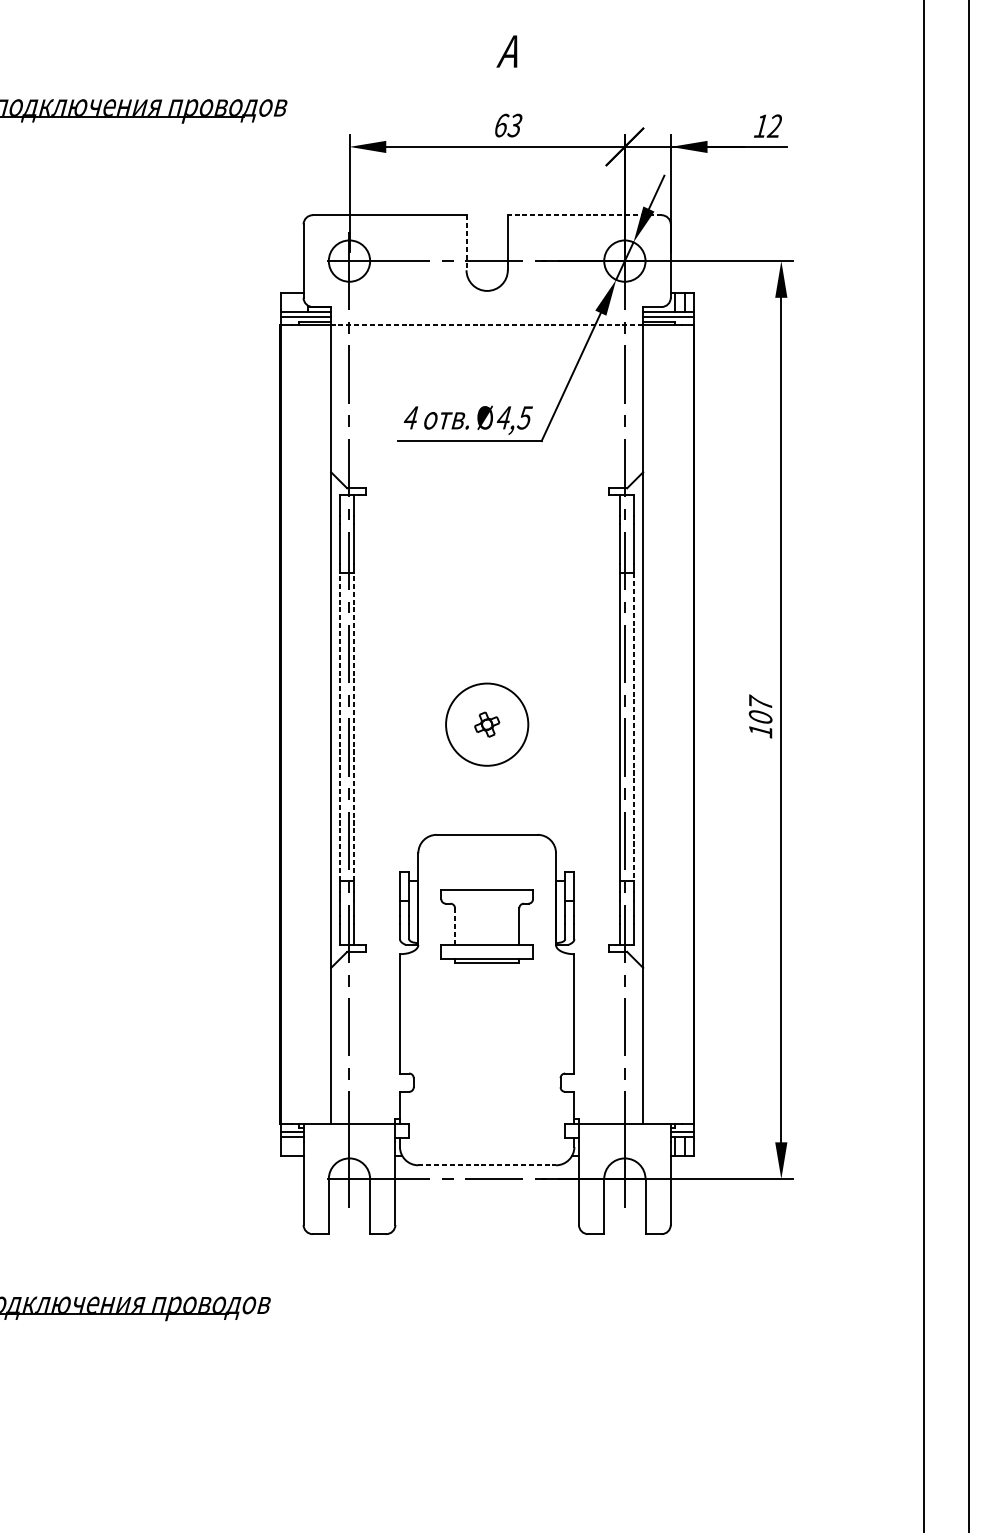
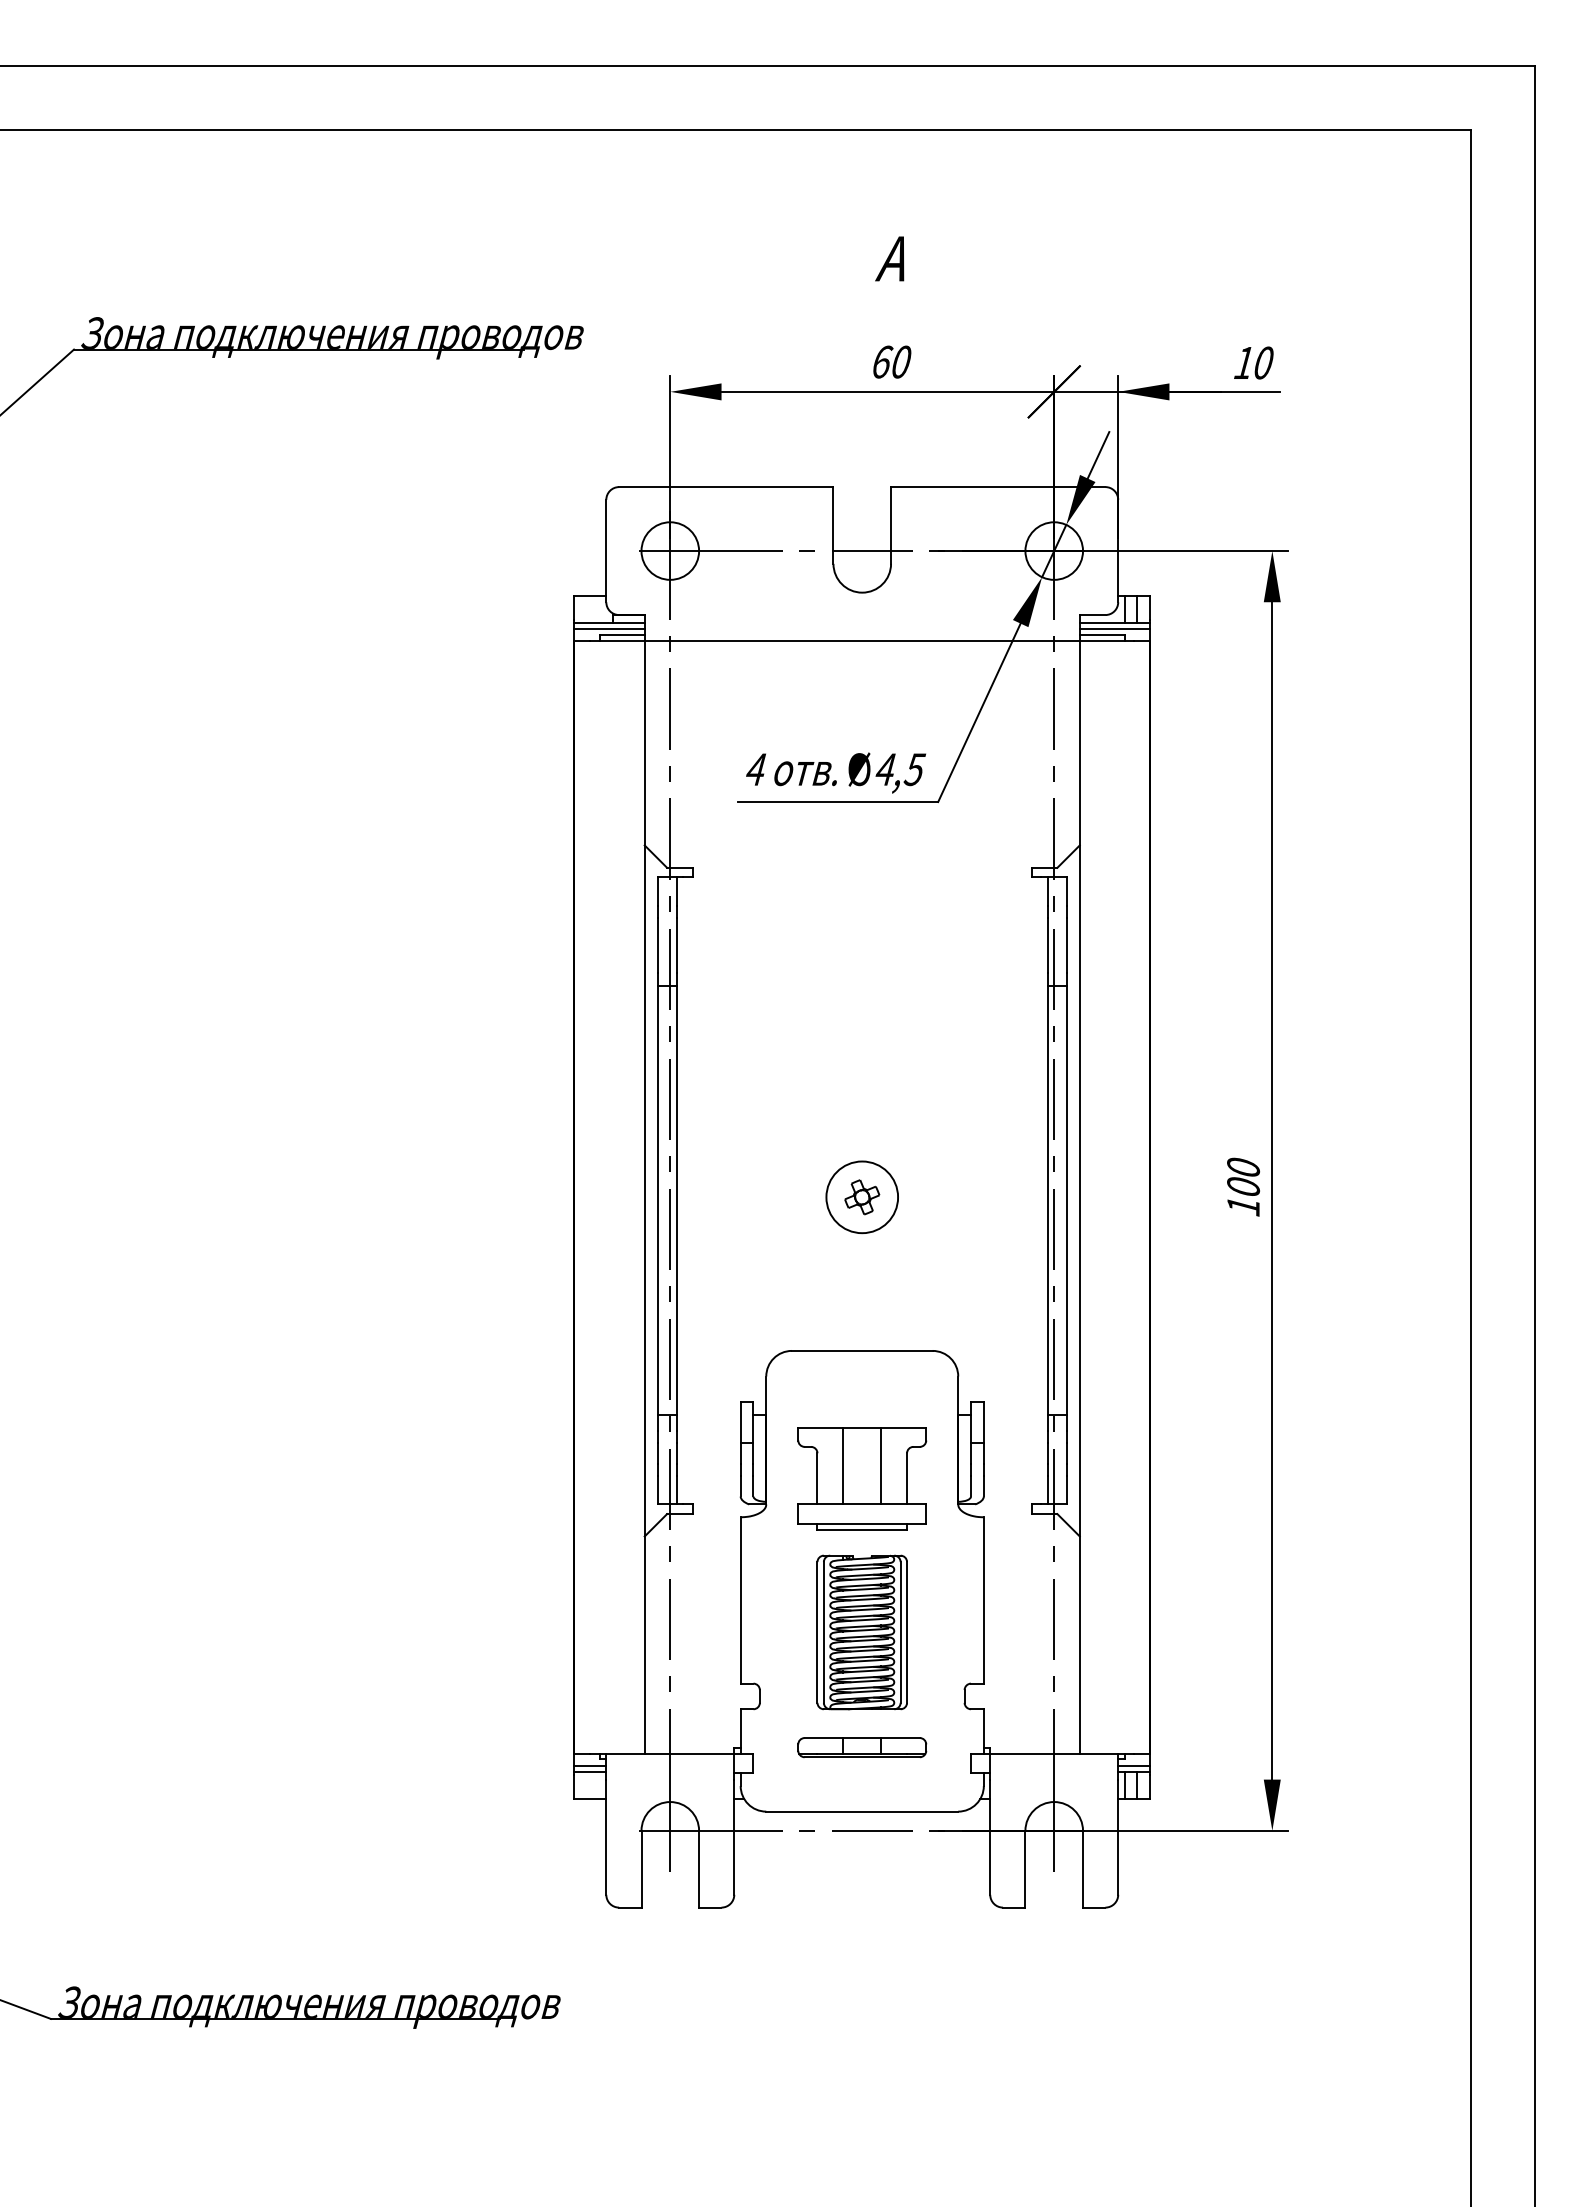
text: (514, 125) -> (900, 361), 63 -> 60
text: (774, 125) -> (1262, 362), 12 -> 10
line: (584, 215) -> (997, 487), dashed -> solid
line: (466, 242) -> (833, 525), dashed -> solid
line: (487, 325) -> (862, 640), dashed -> solid
text: (760, 701) -> (1243, 1165), 107 -> 100
circle: (487, 724) -> (862, 1197), size x0.62
line: (340, 726) -> (657, 1200), dashed -> solid
line: (353, 726) -> (676, 1200), dashed -> solid
line: (634, 727) -> (1067, 1201), dashed -> solid
line: (473, 917) -> (843, 1465), added
line: (500, 917) -> (881, 1465), added
line: (455, 926) -> (817, 1478), dashed -> solid
part: (486, 1036) -> (861, 1632), added
part: (487, 1119) -> (862, 1747), added
line: (487, 1165) -> (862, 1811), dashed -> solid

